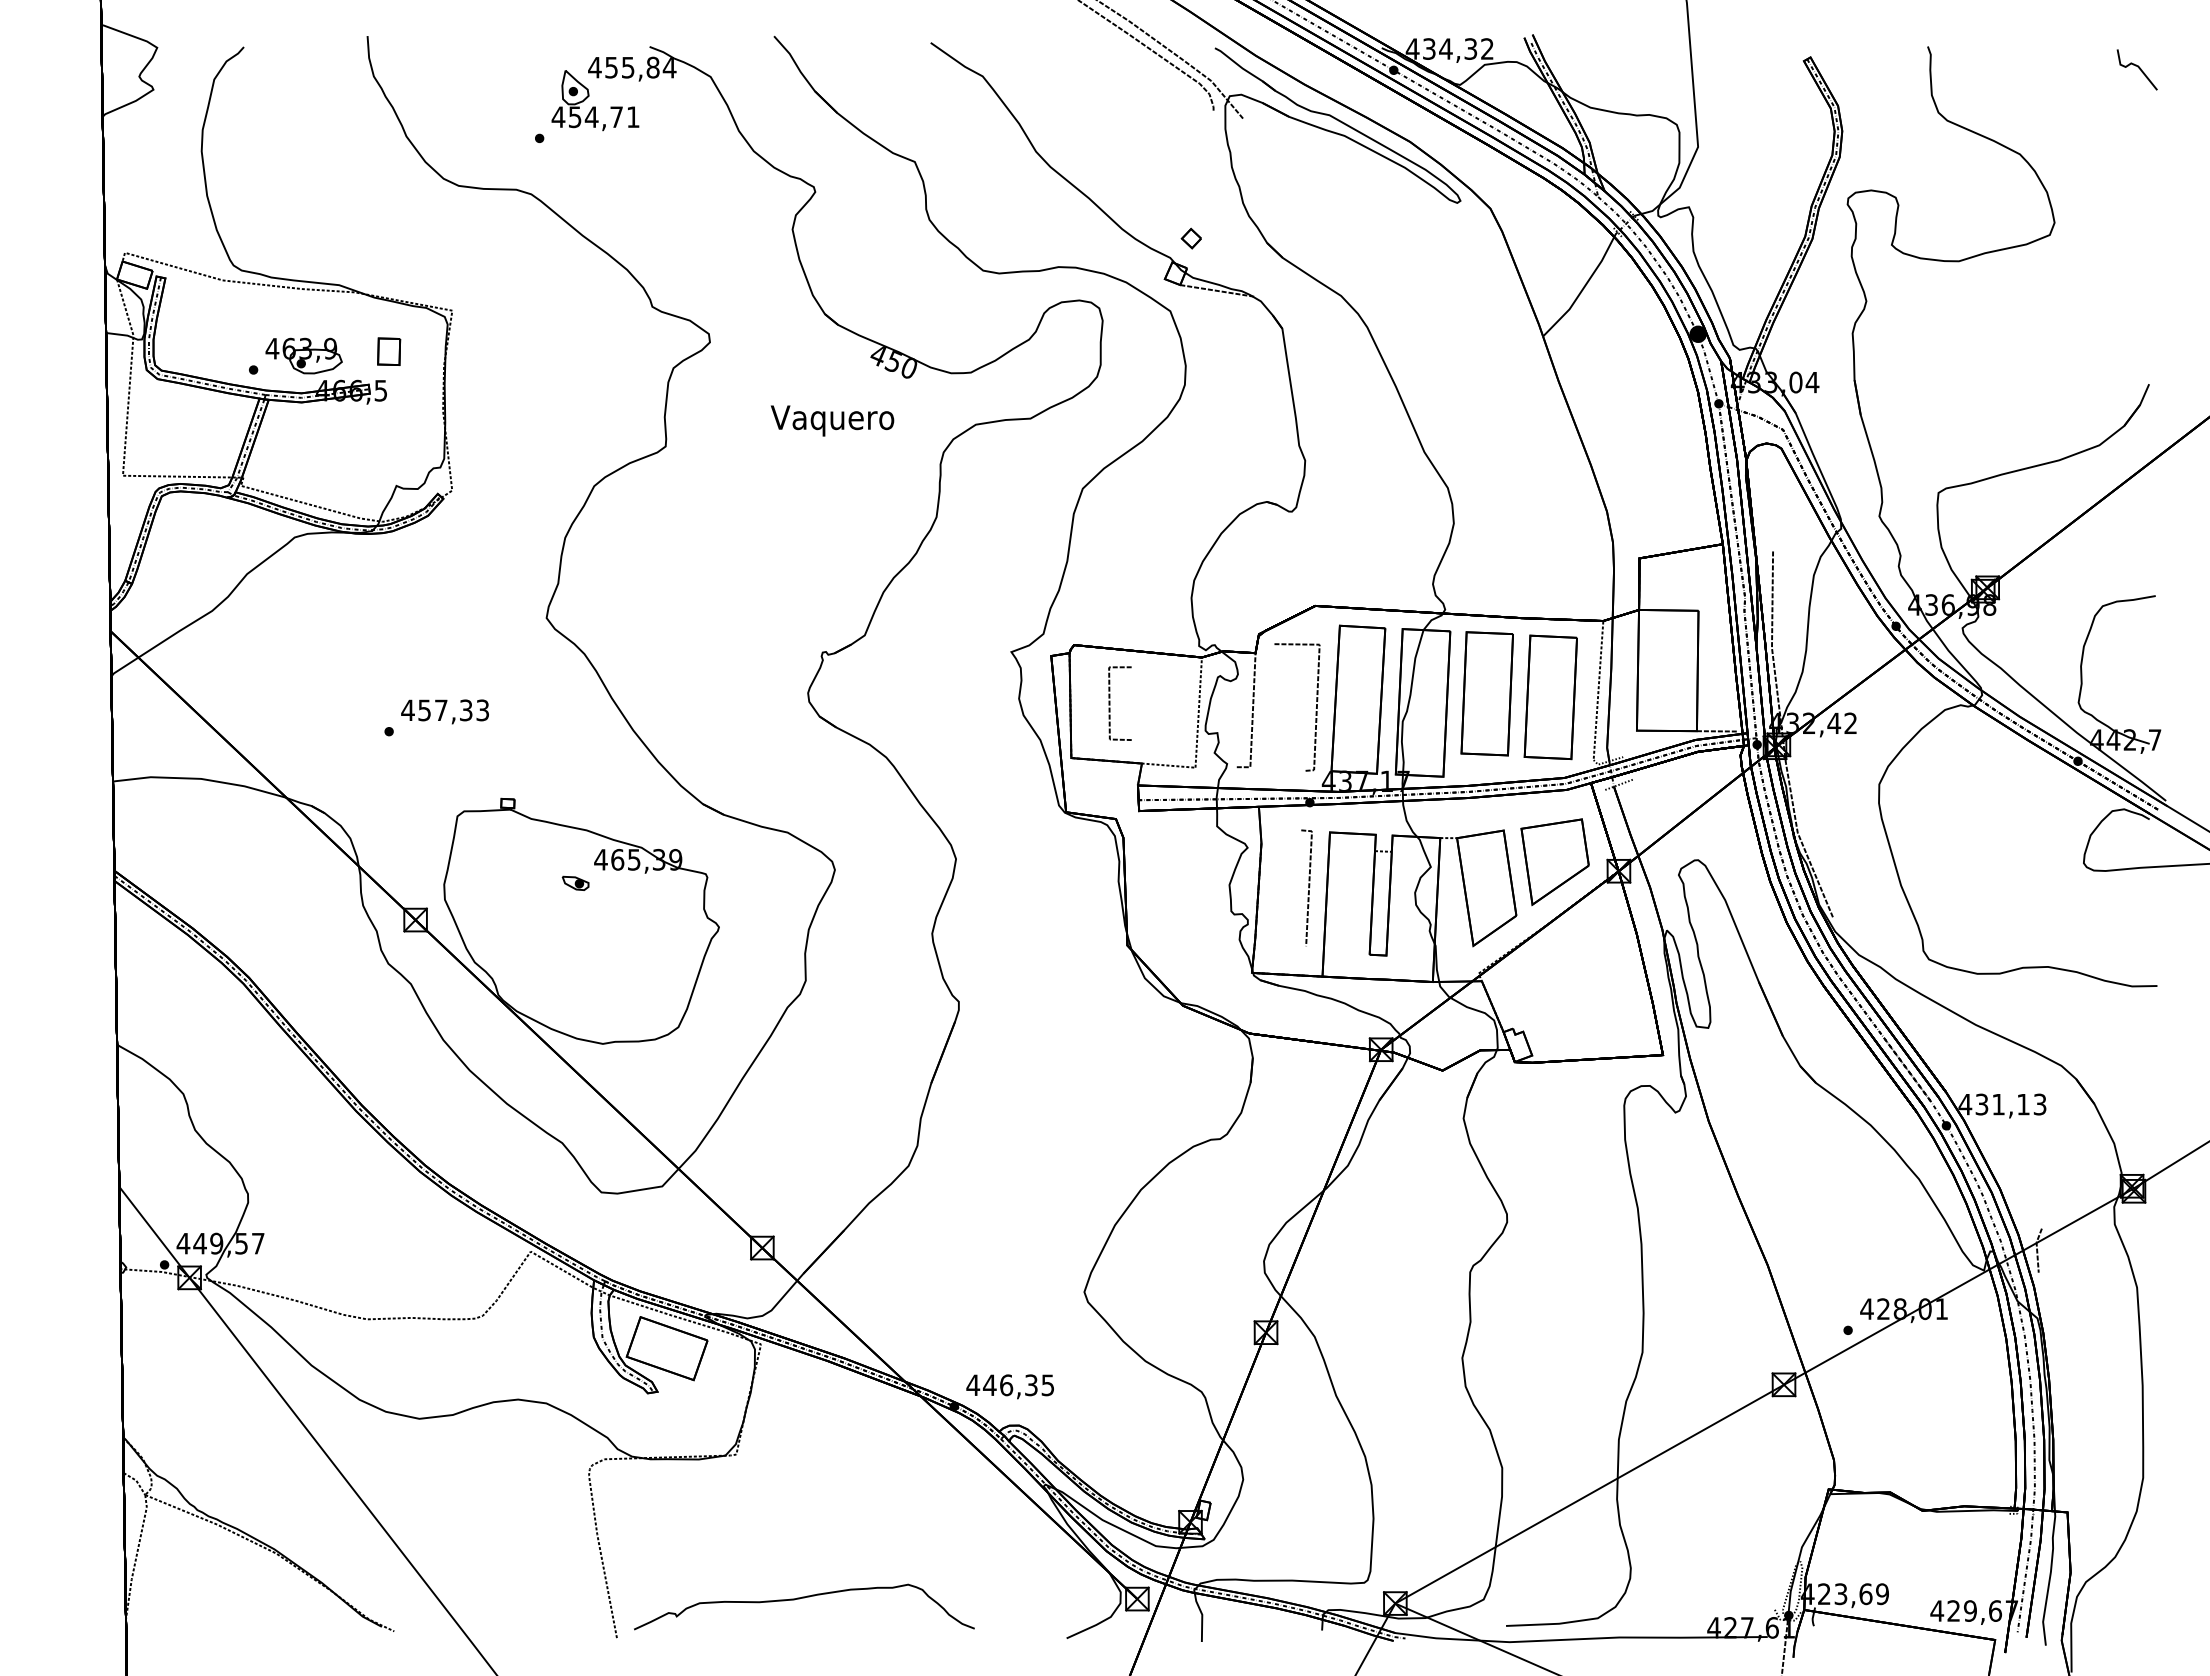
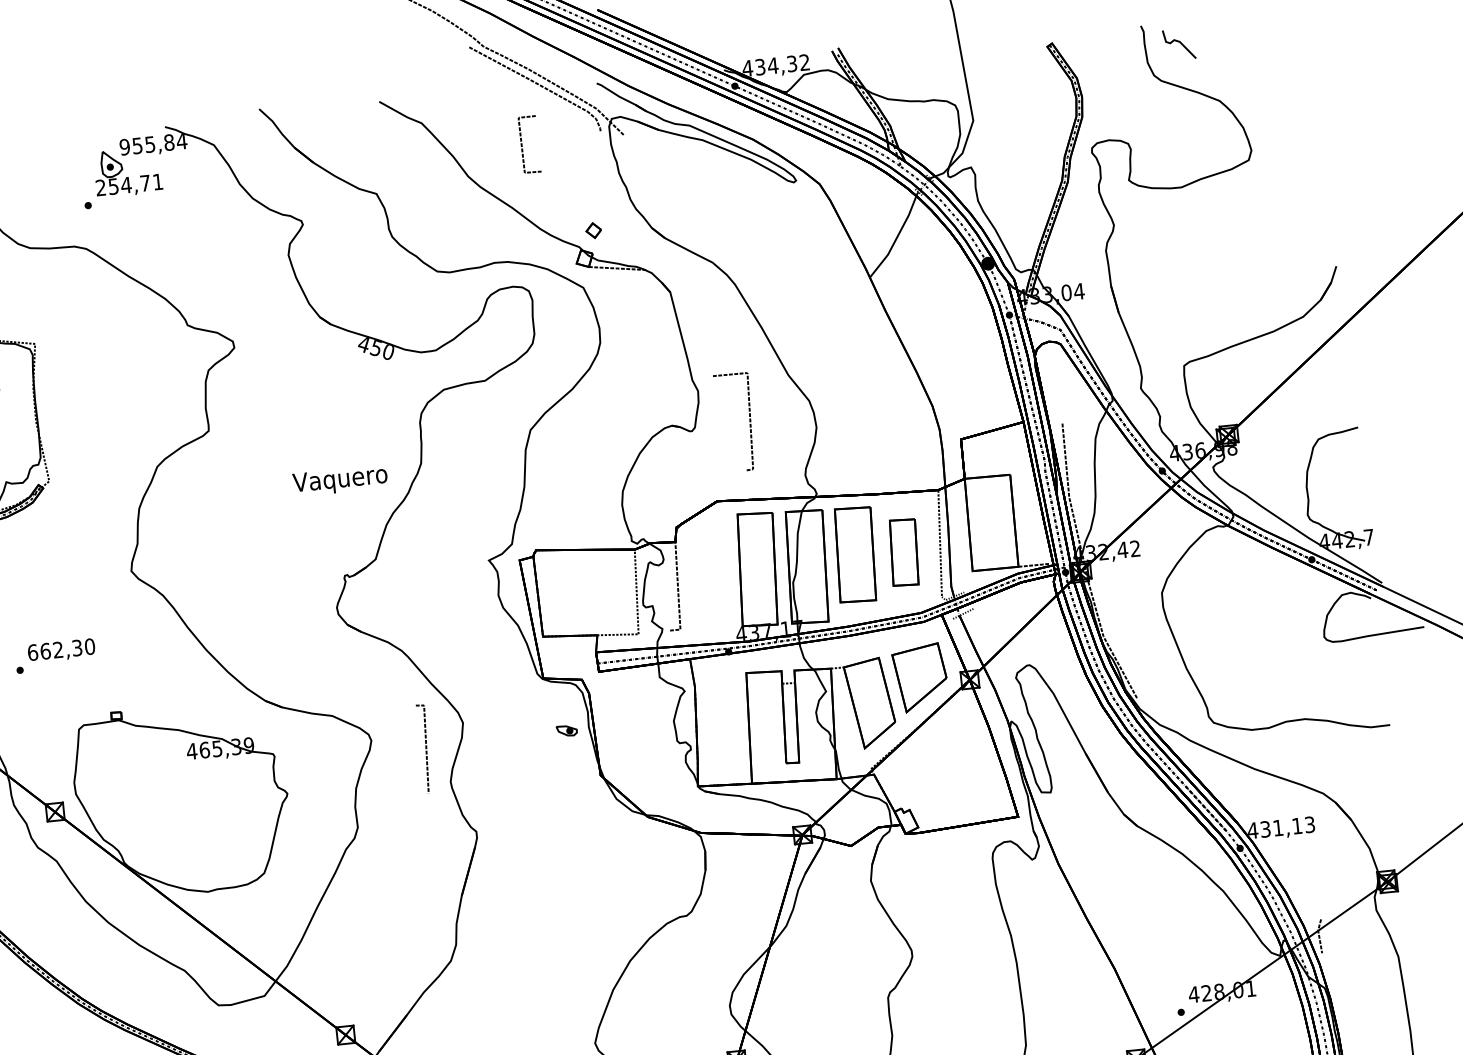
text: (594, 67) -> (124, 147), 455,84 -> 955,84
curve: (2137, 67) -> (1179, 42), moved
text: (558, 116) -> (100, 187), 454,71 -> 254,71
text: (832, 420) -> (340, 480), moved
part: (1550, 697) -> (904, 552), size x0.7
line: (1110, 703) -> (522, 145), moved
text: (445, 710) -> (61, 649), 457,33 -> 662,30
line: (1315, 711) -> (749, 424), moved
part: (575, 882) -> (566, 730), moved
line: (1308, 887) -> (425, 748), moved

